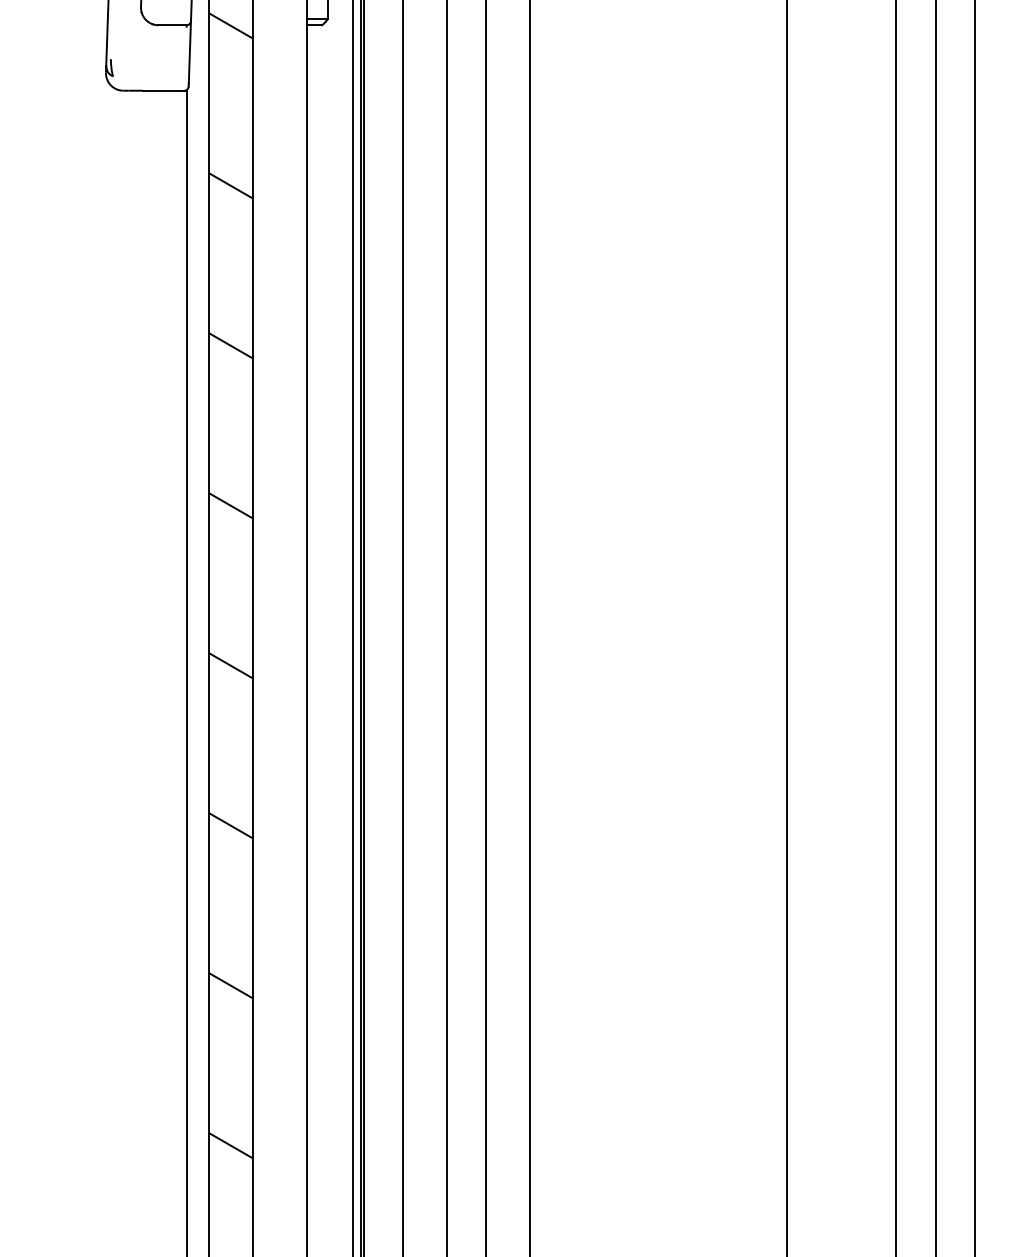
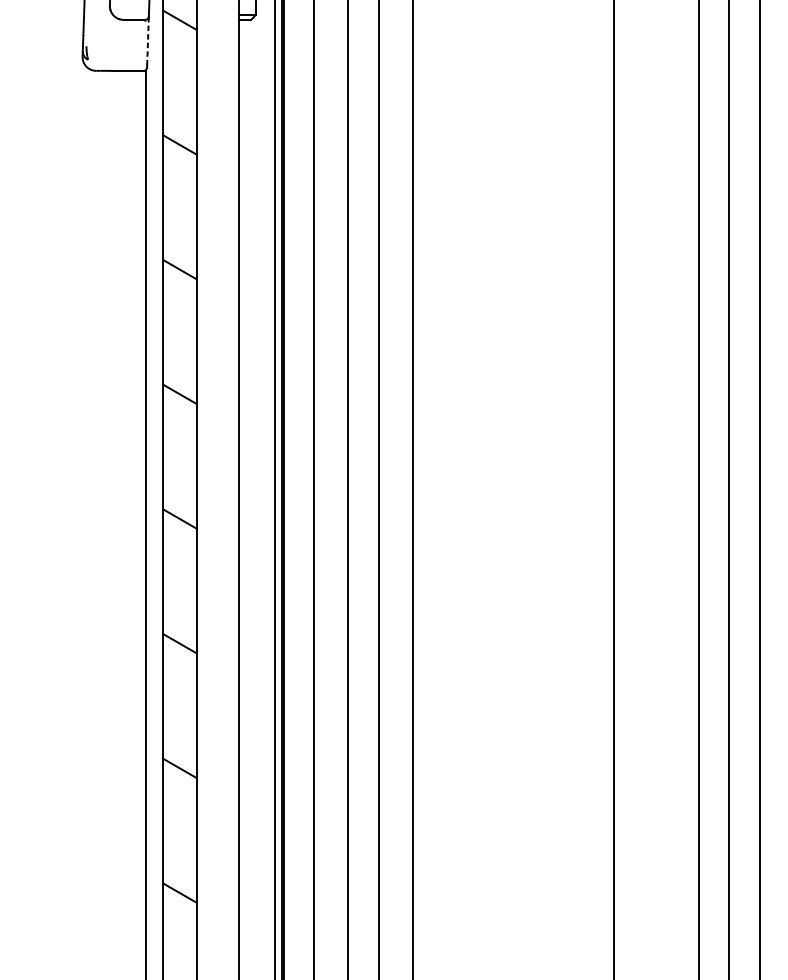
line: (189, 51) -> (147, 40), solid -> dashed

